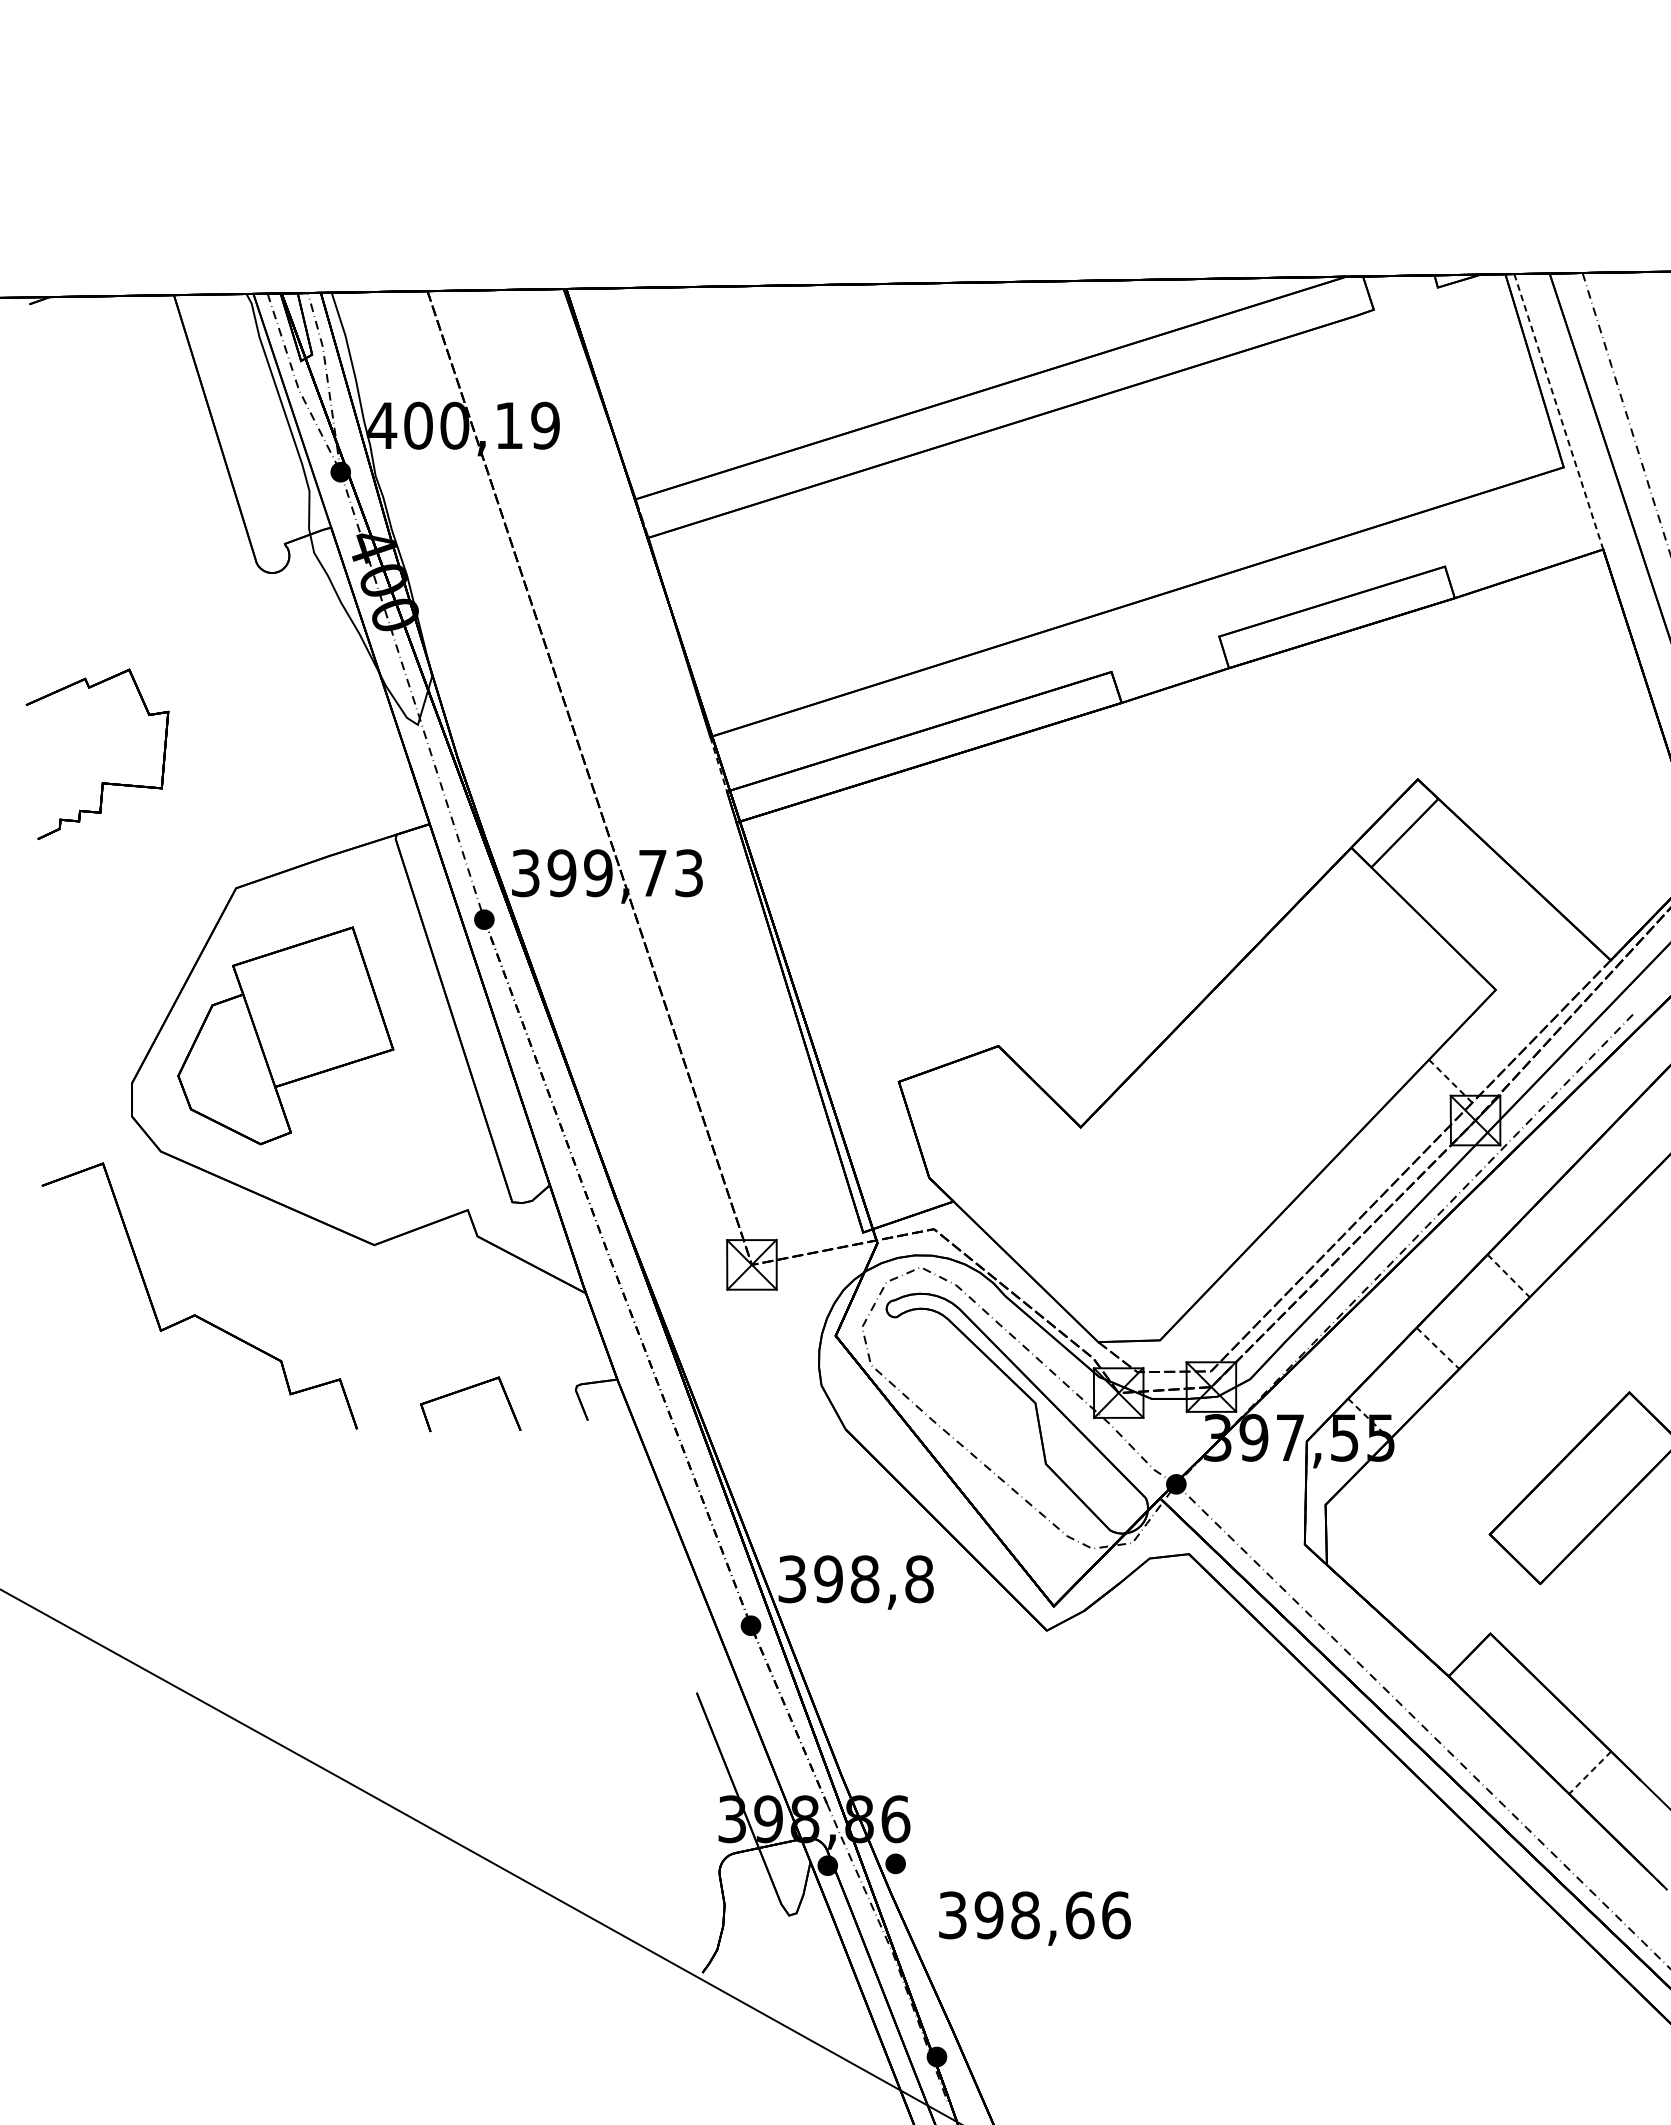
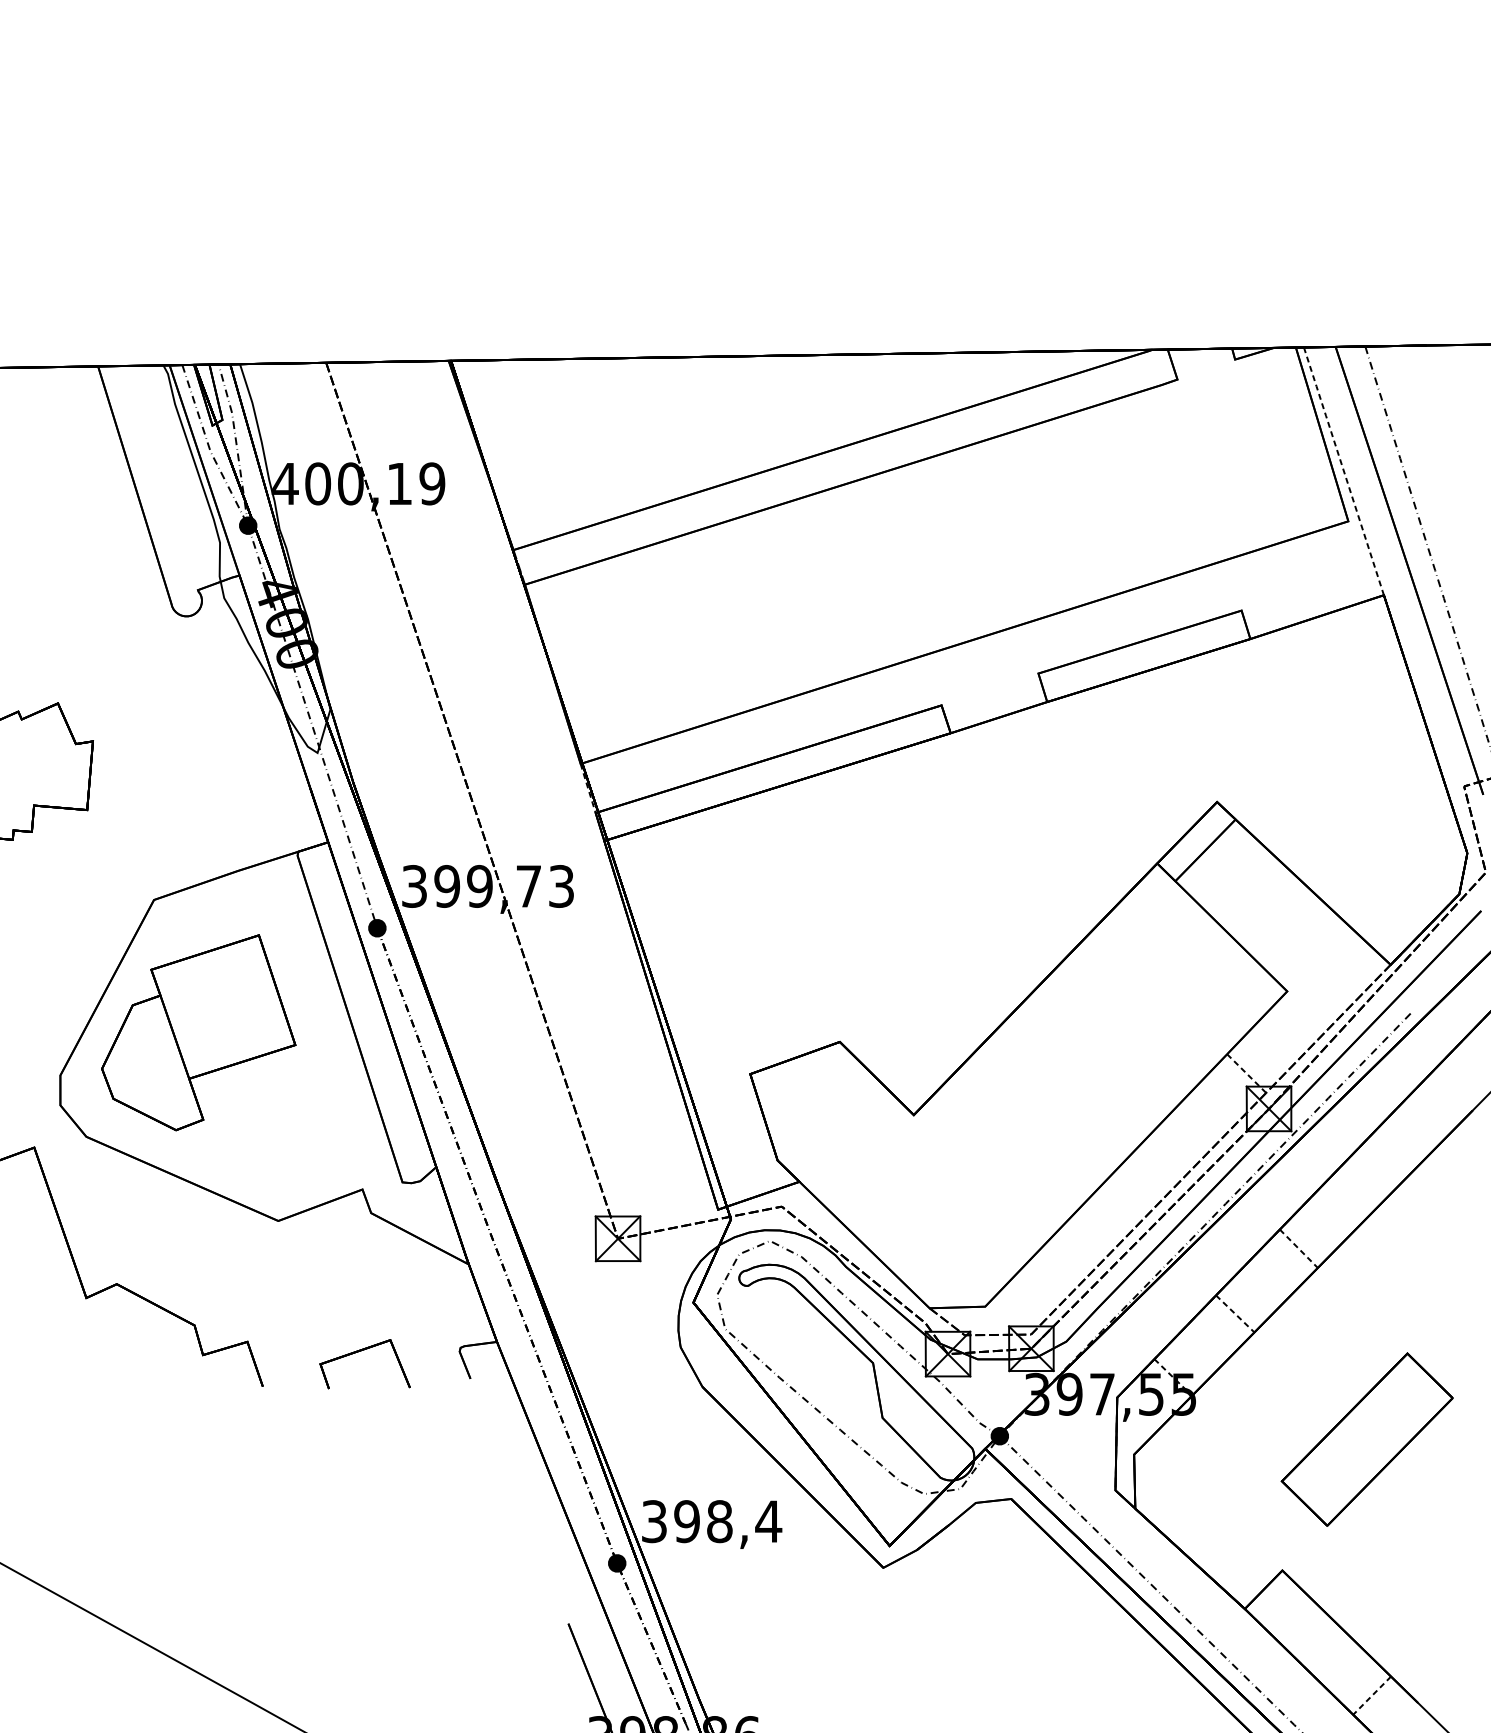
text: (919, 1579) -> (768, 1521), 398,8 -> 398,4

